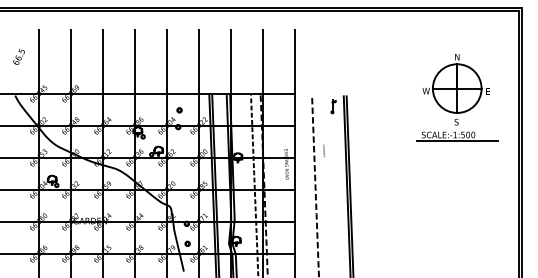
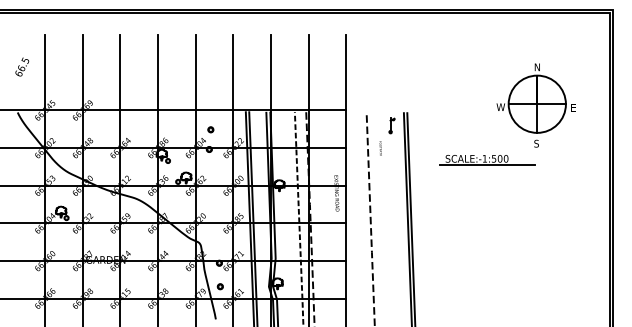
part: (457, 136) -> (487, 160), moved
text: (323, 150) -> (380, 148), moved

